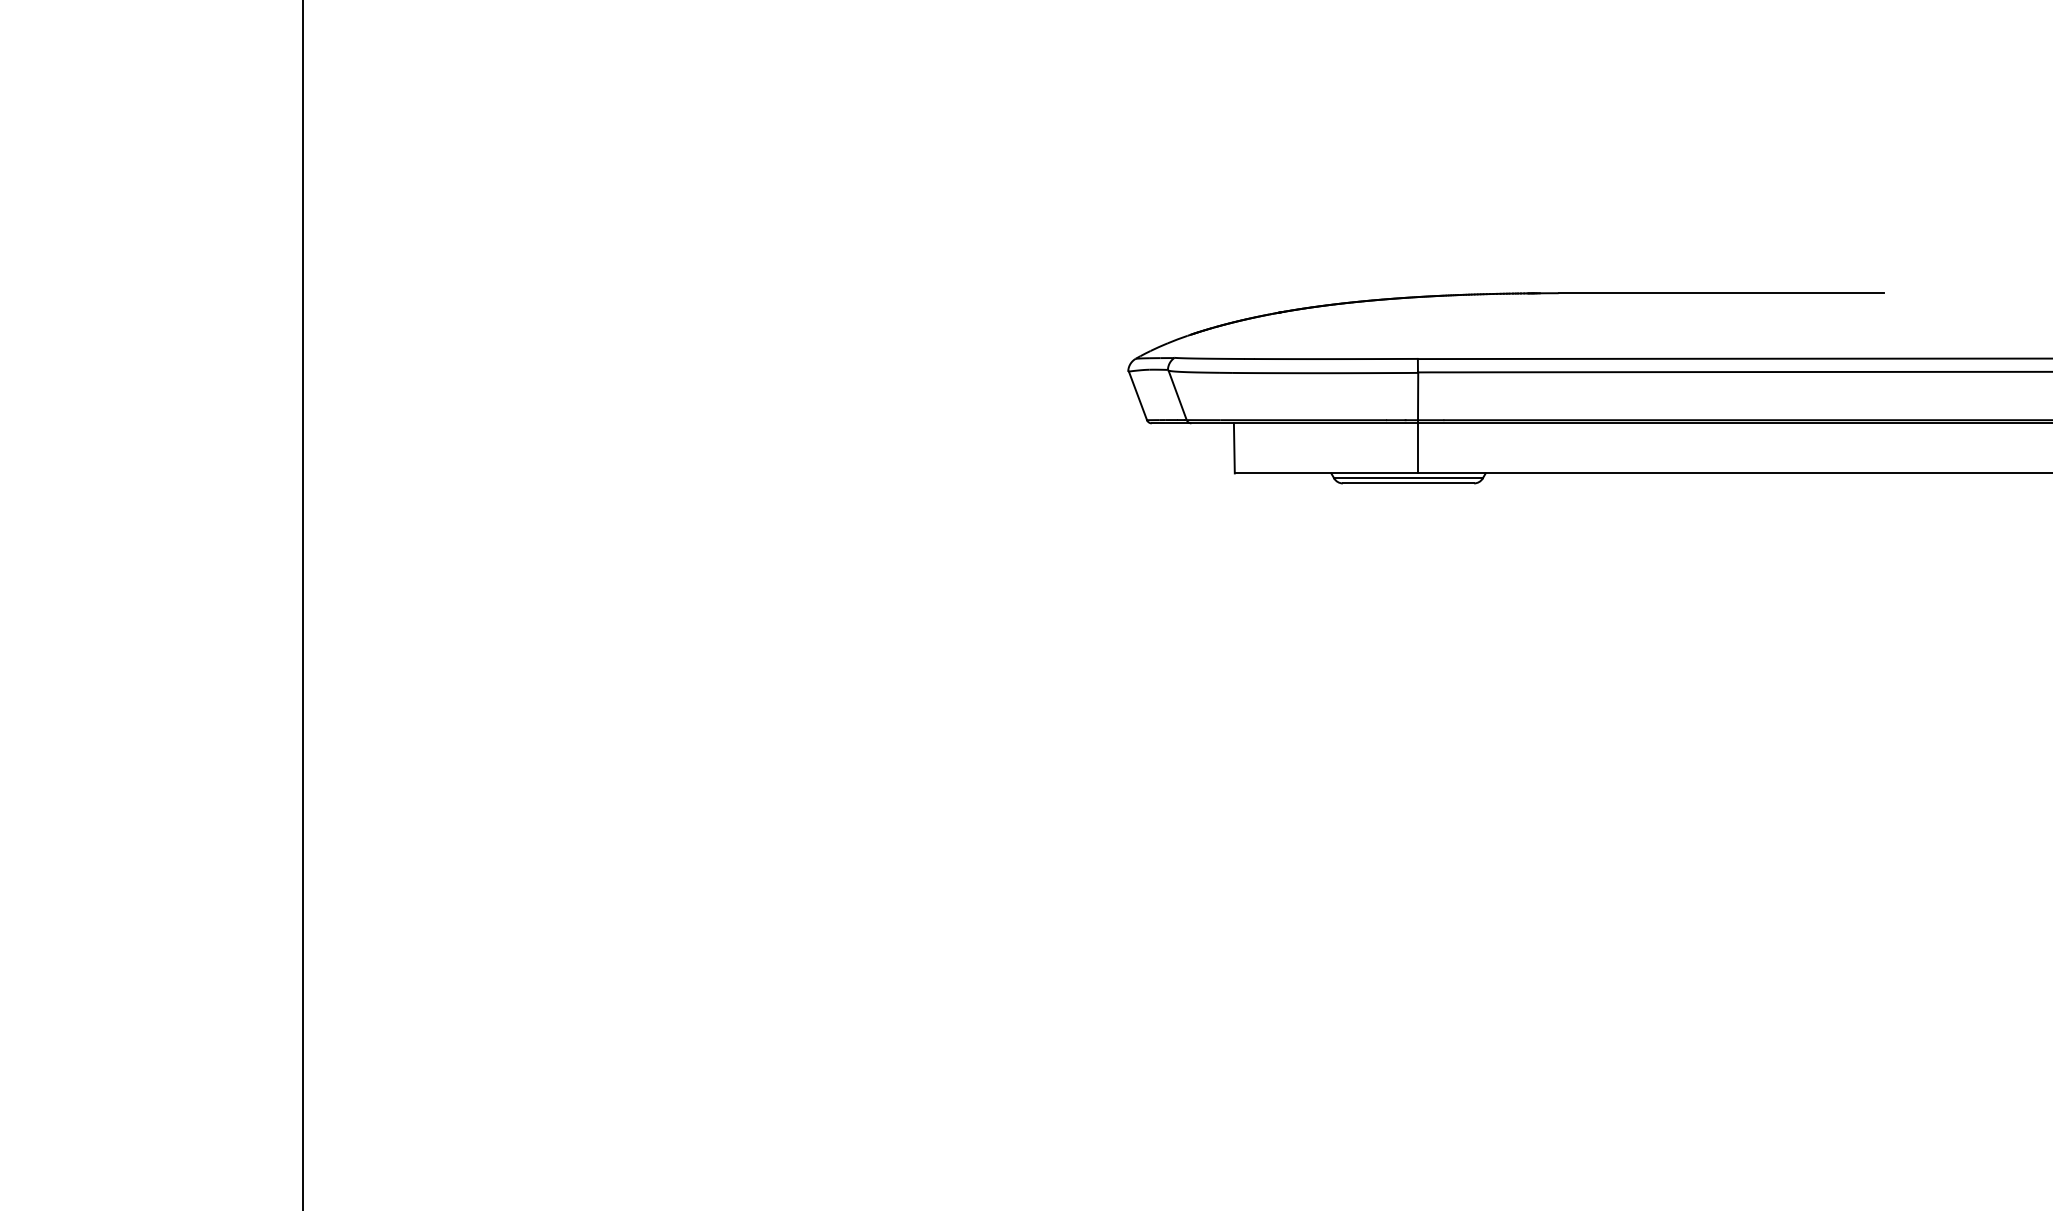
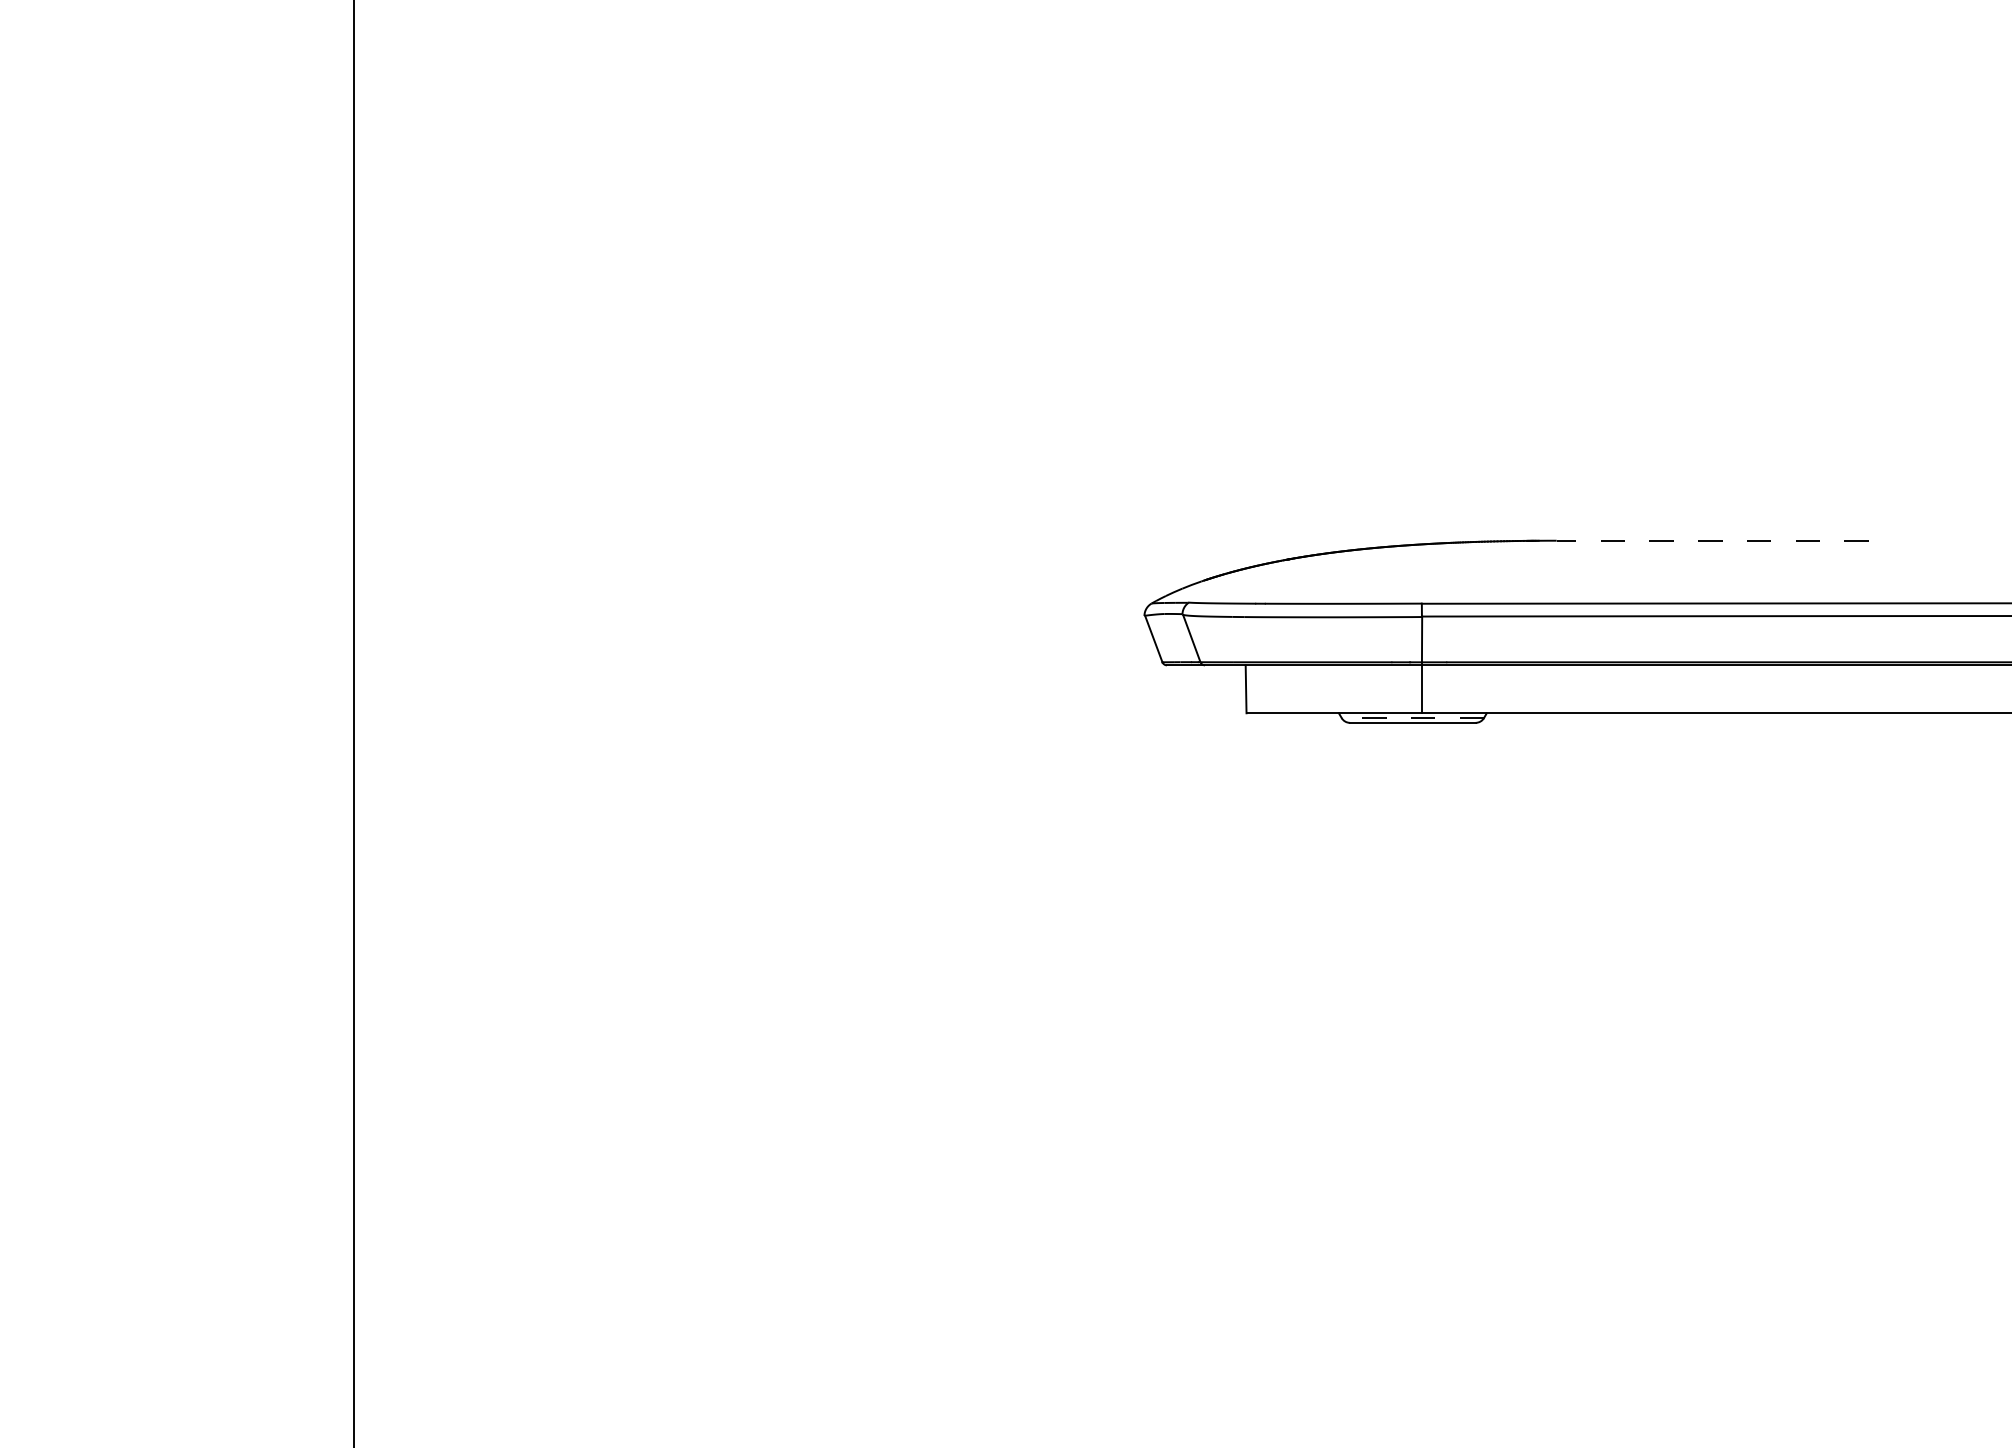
line: (1721, 293) -> (1712, 540), solid -> dashed
line: (1408, 478) -> (1412, 718), solid -> dashed

